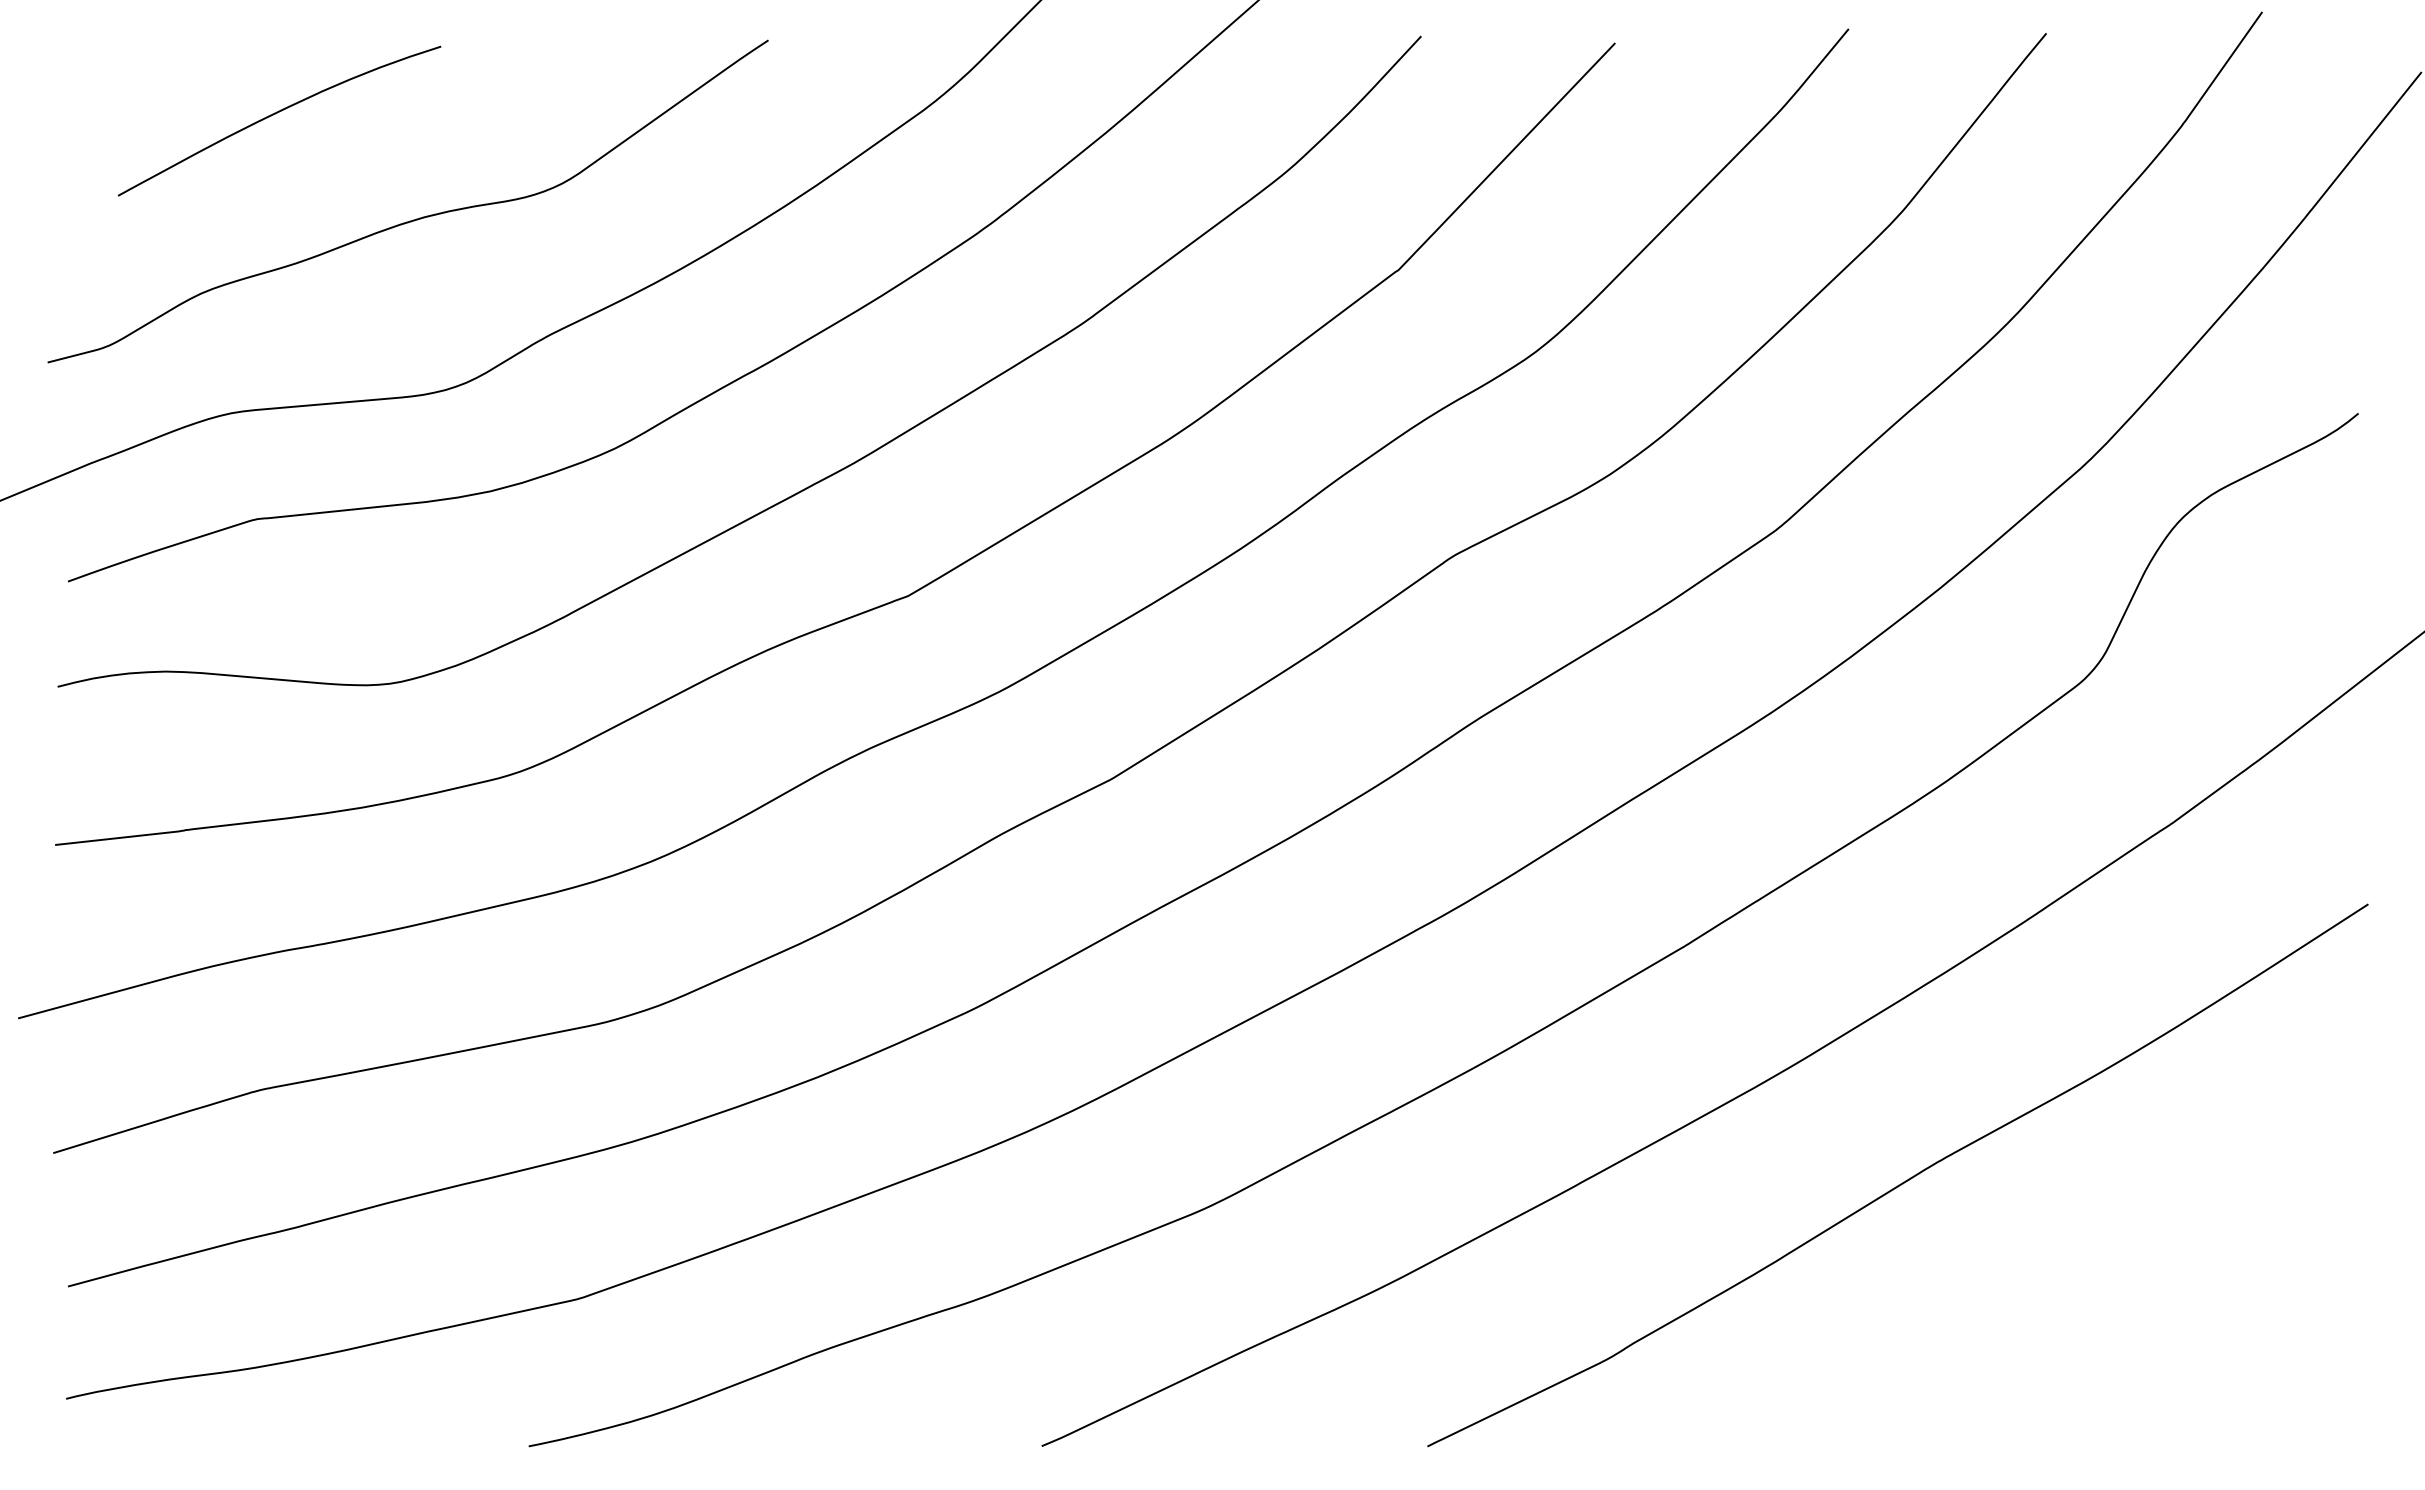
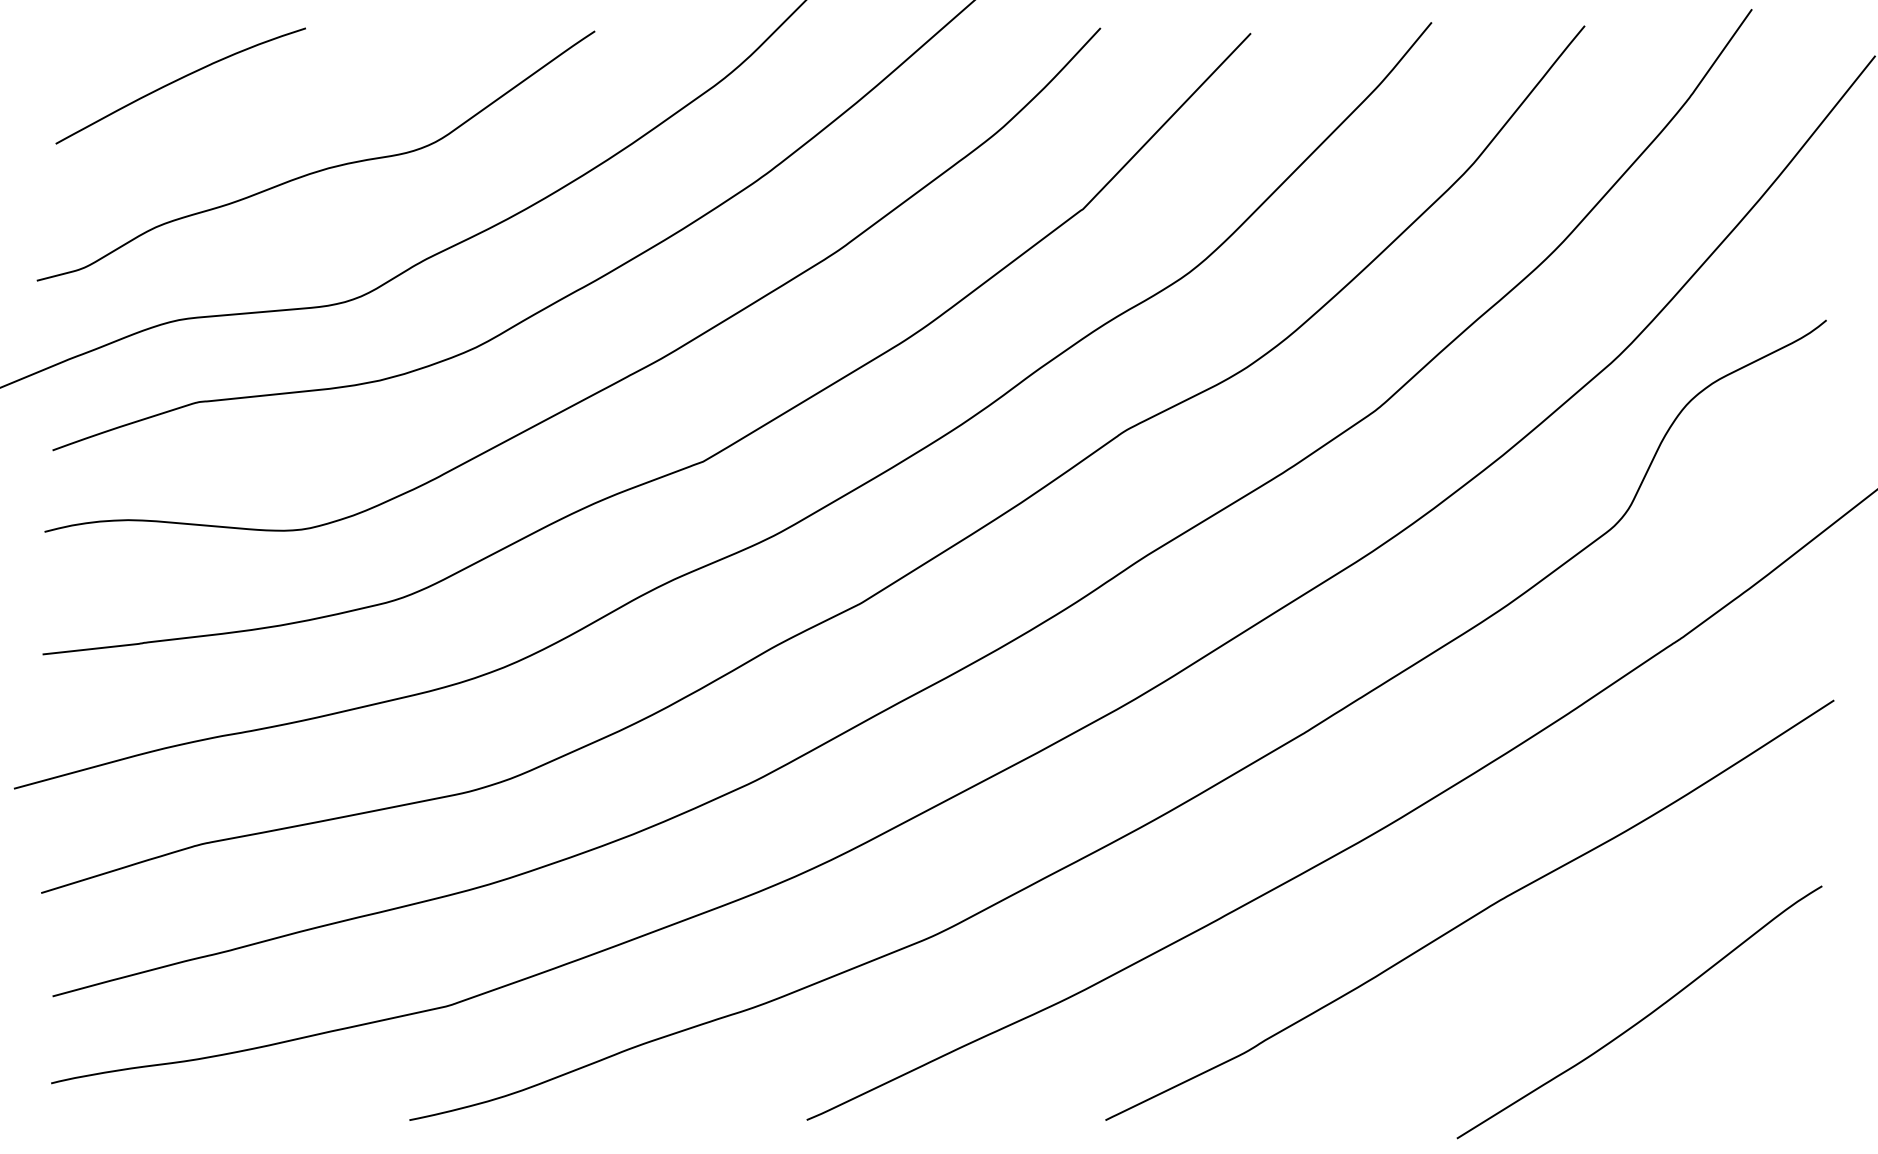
curve: (275, 114) -> (177, 80), moved
curve: (2121, 1314) -> (1643, 1018), added

